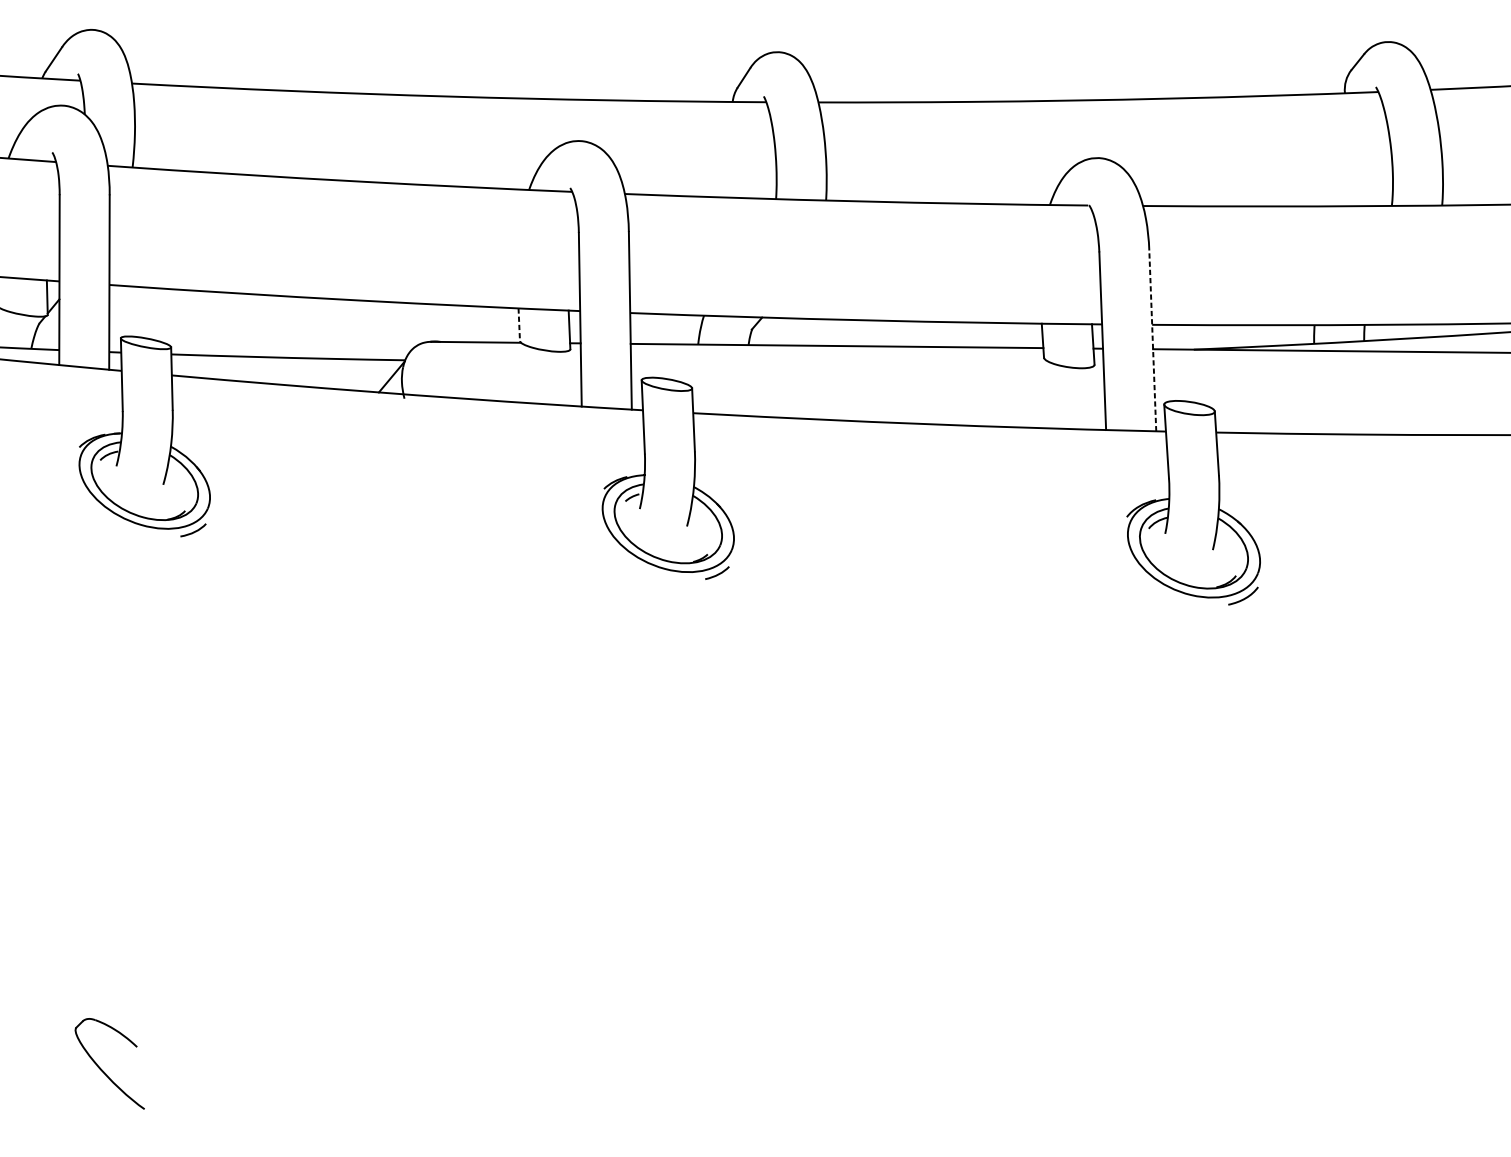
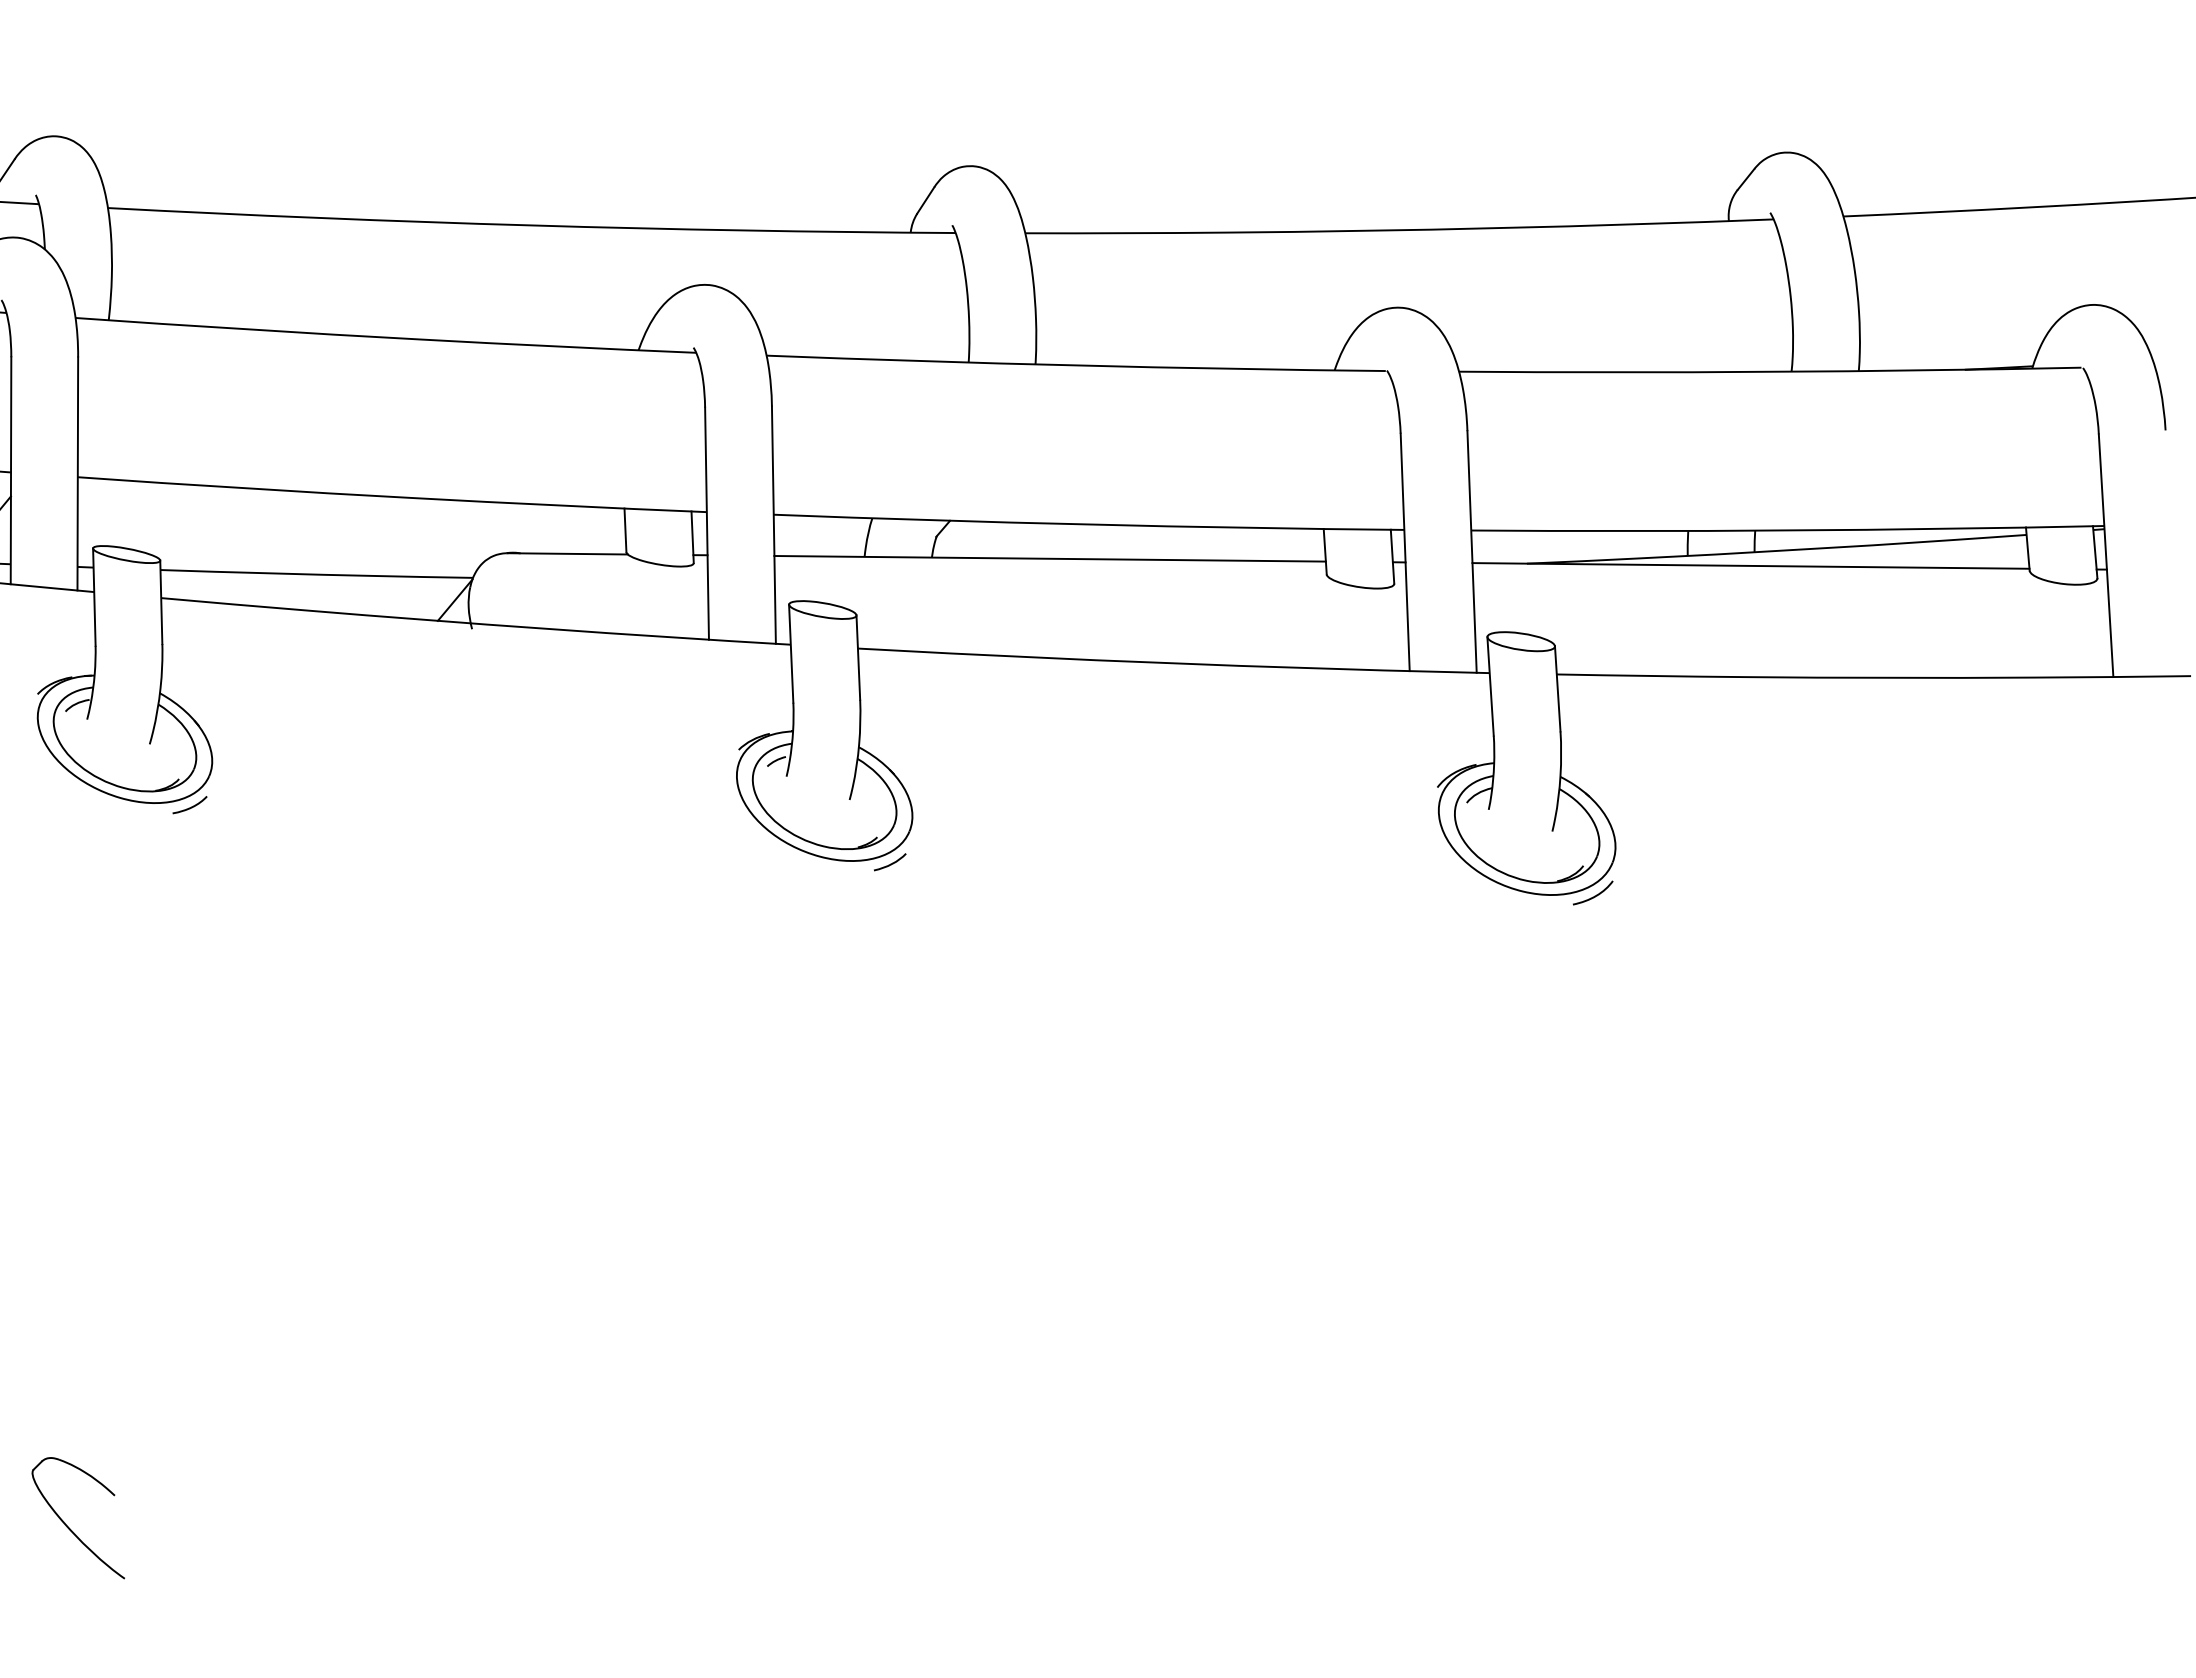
line: (519, 324) -> (625, 530), dashed -> solid
line: (1153, 340) -> (1472, 551), dashed -> solid

